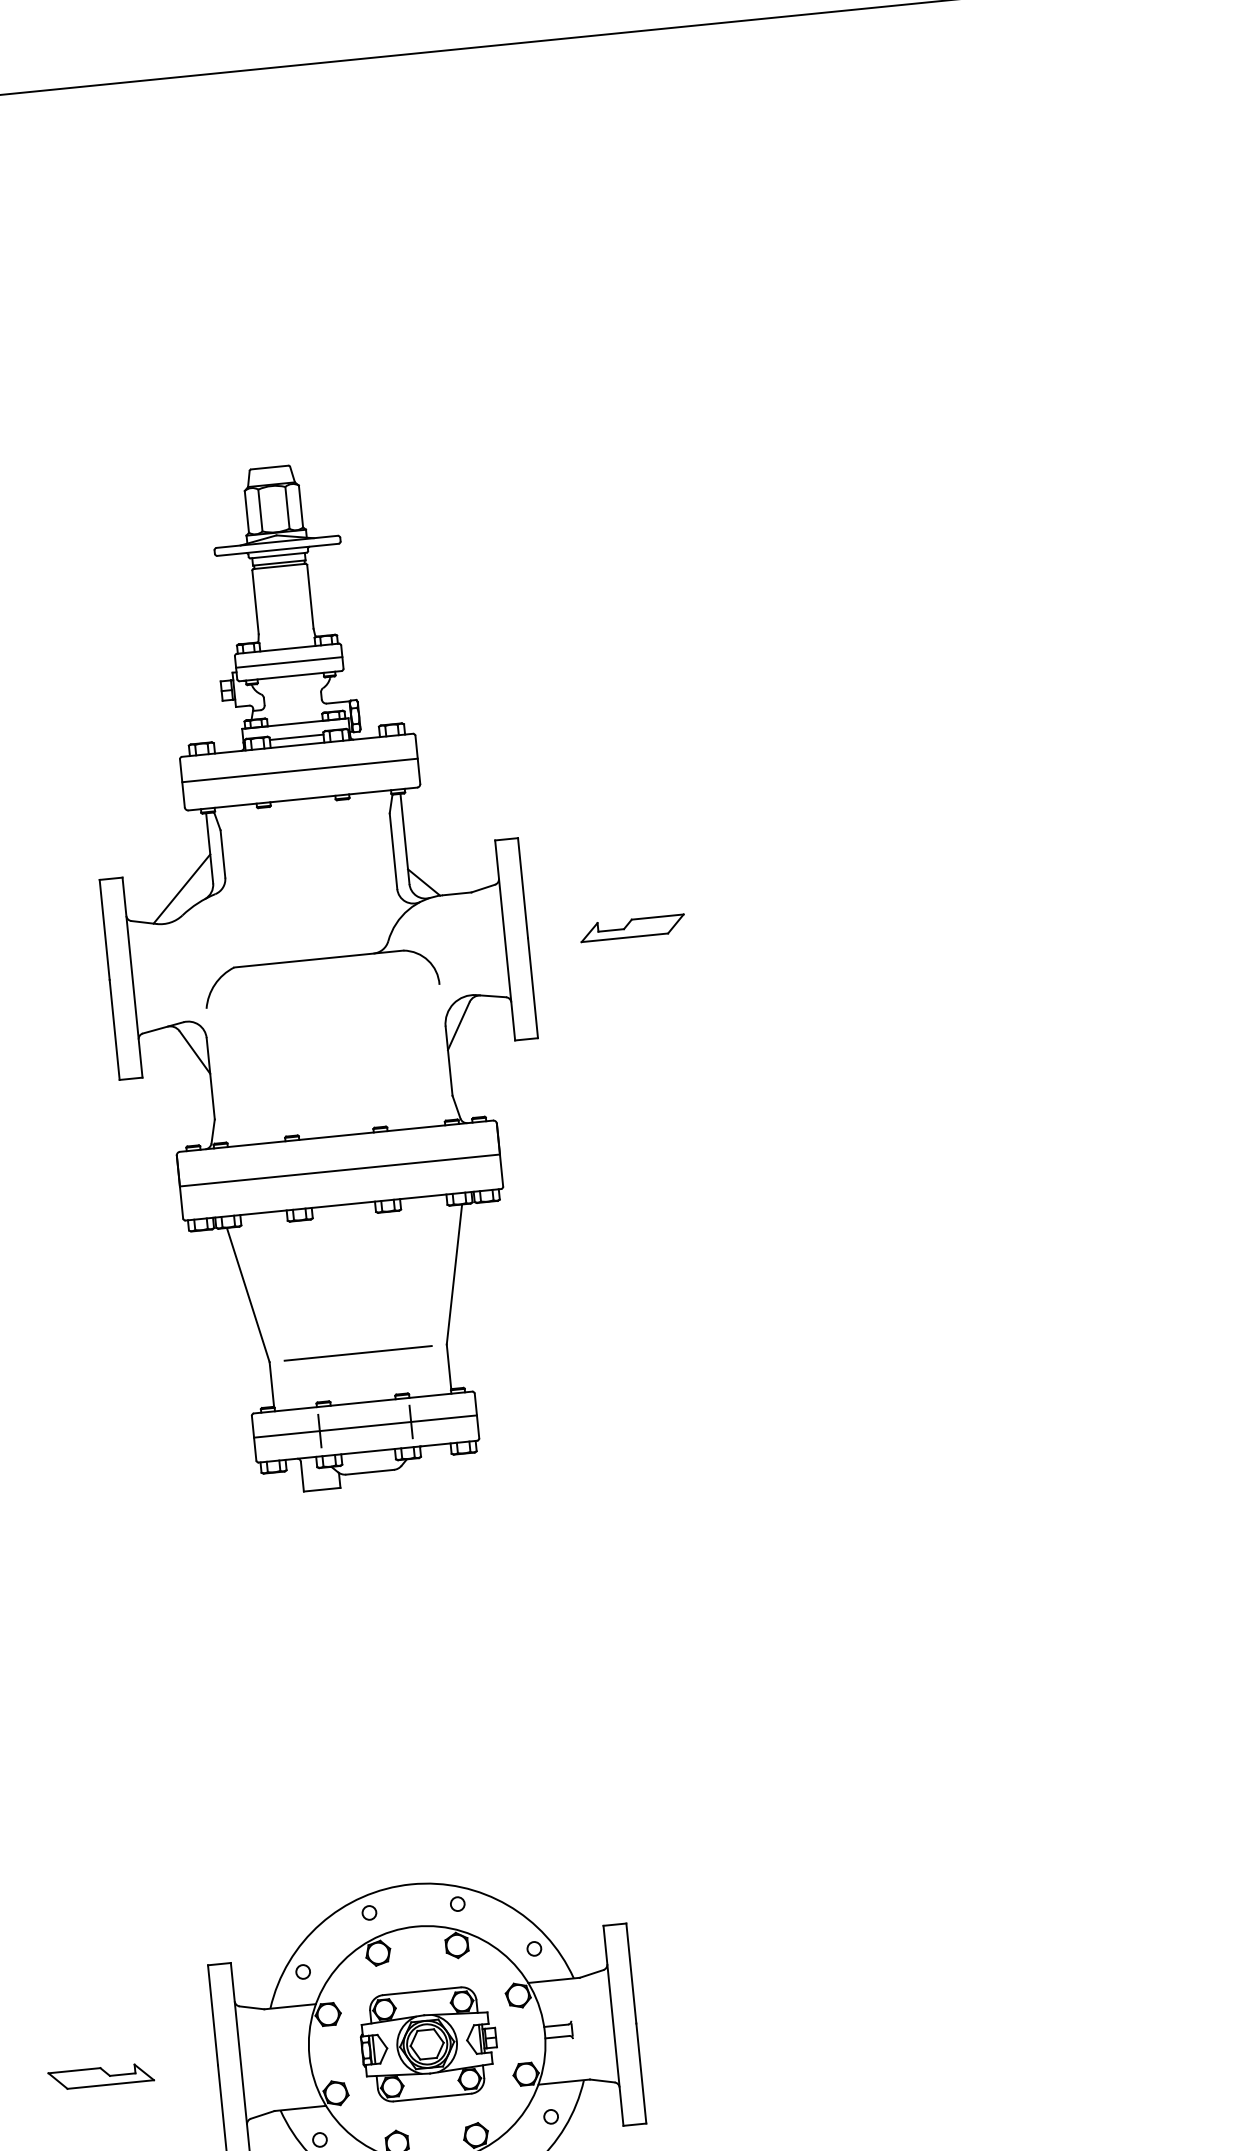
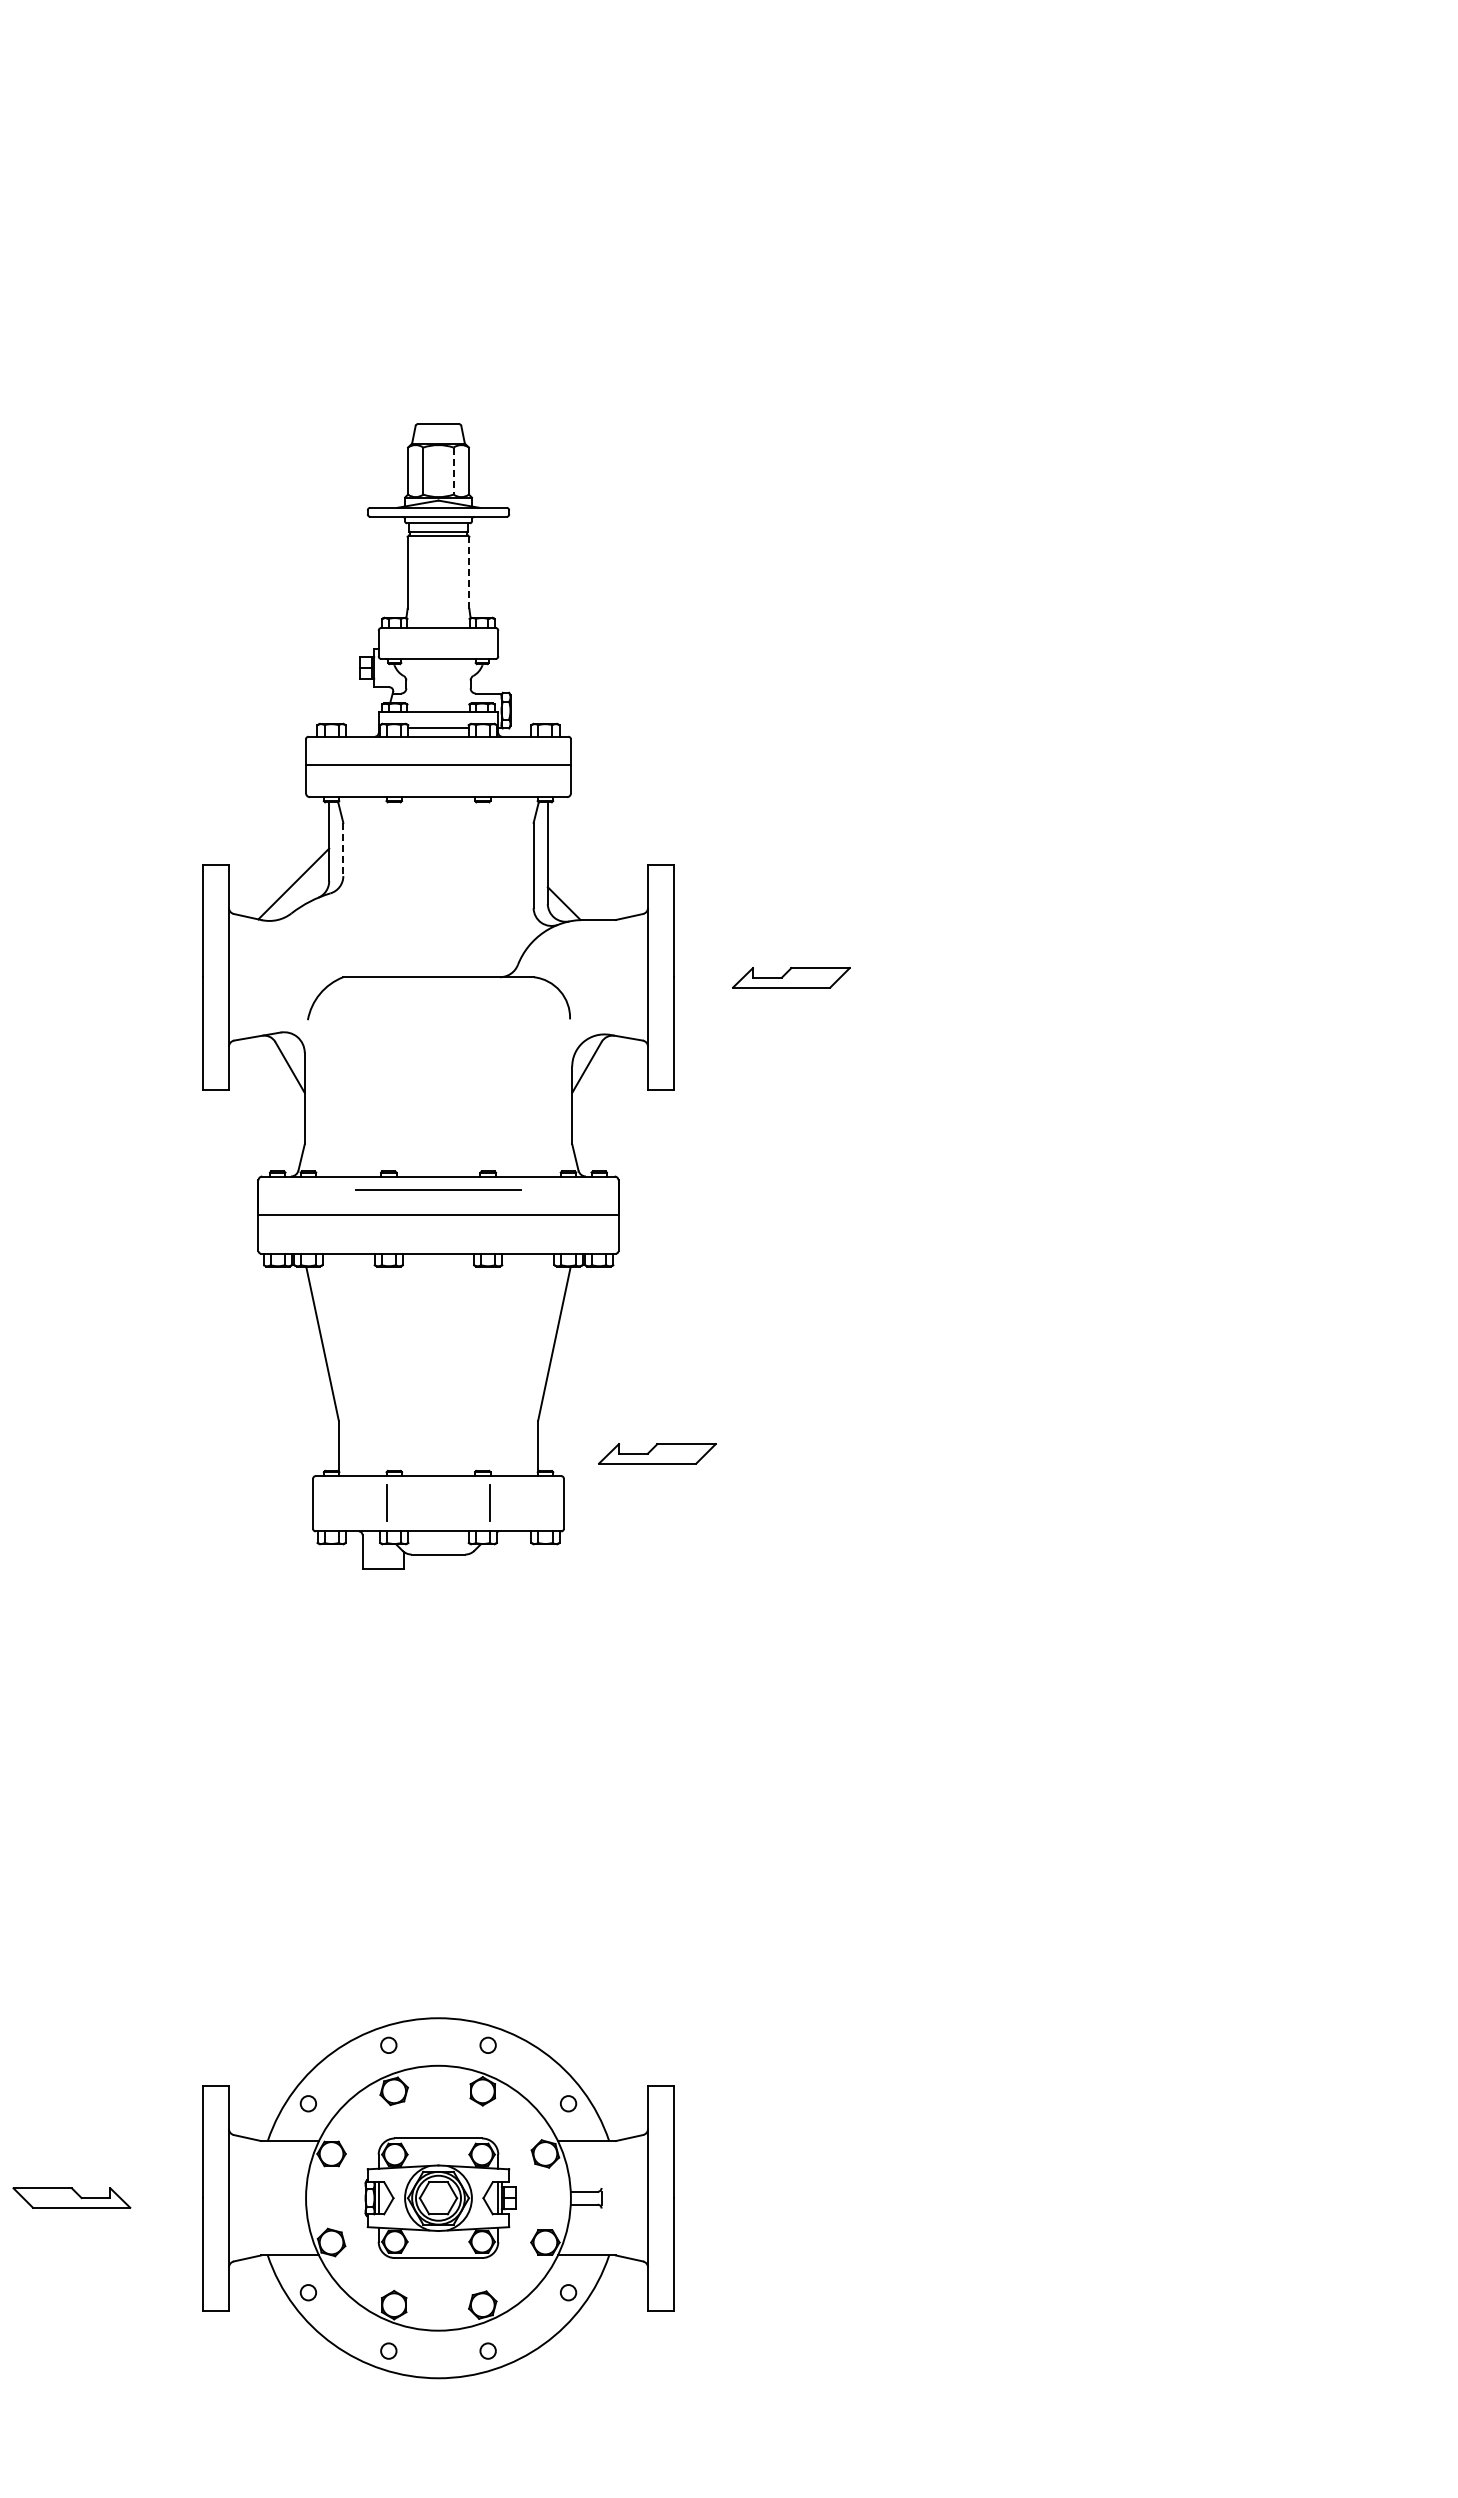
line: (287, 508) -> (453, 471), solid -> dashed
line: (310, 596) -> (469, 572), solid -> dashed
line: (289, 662) -> (438, 643), removed
line: (223, 853) -> (343, 849), solid -> dashed
line: (358, 1353) -> (438, 1189), moved
part: (555, 1362) -> (657, 1453), added
line: (365, 1426) -> (438, 1503), removed

